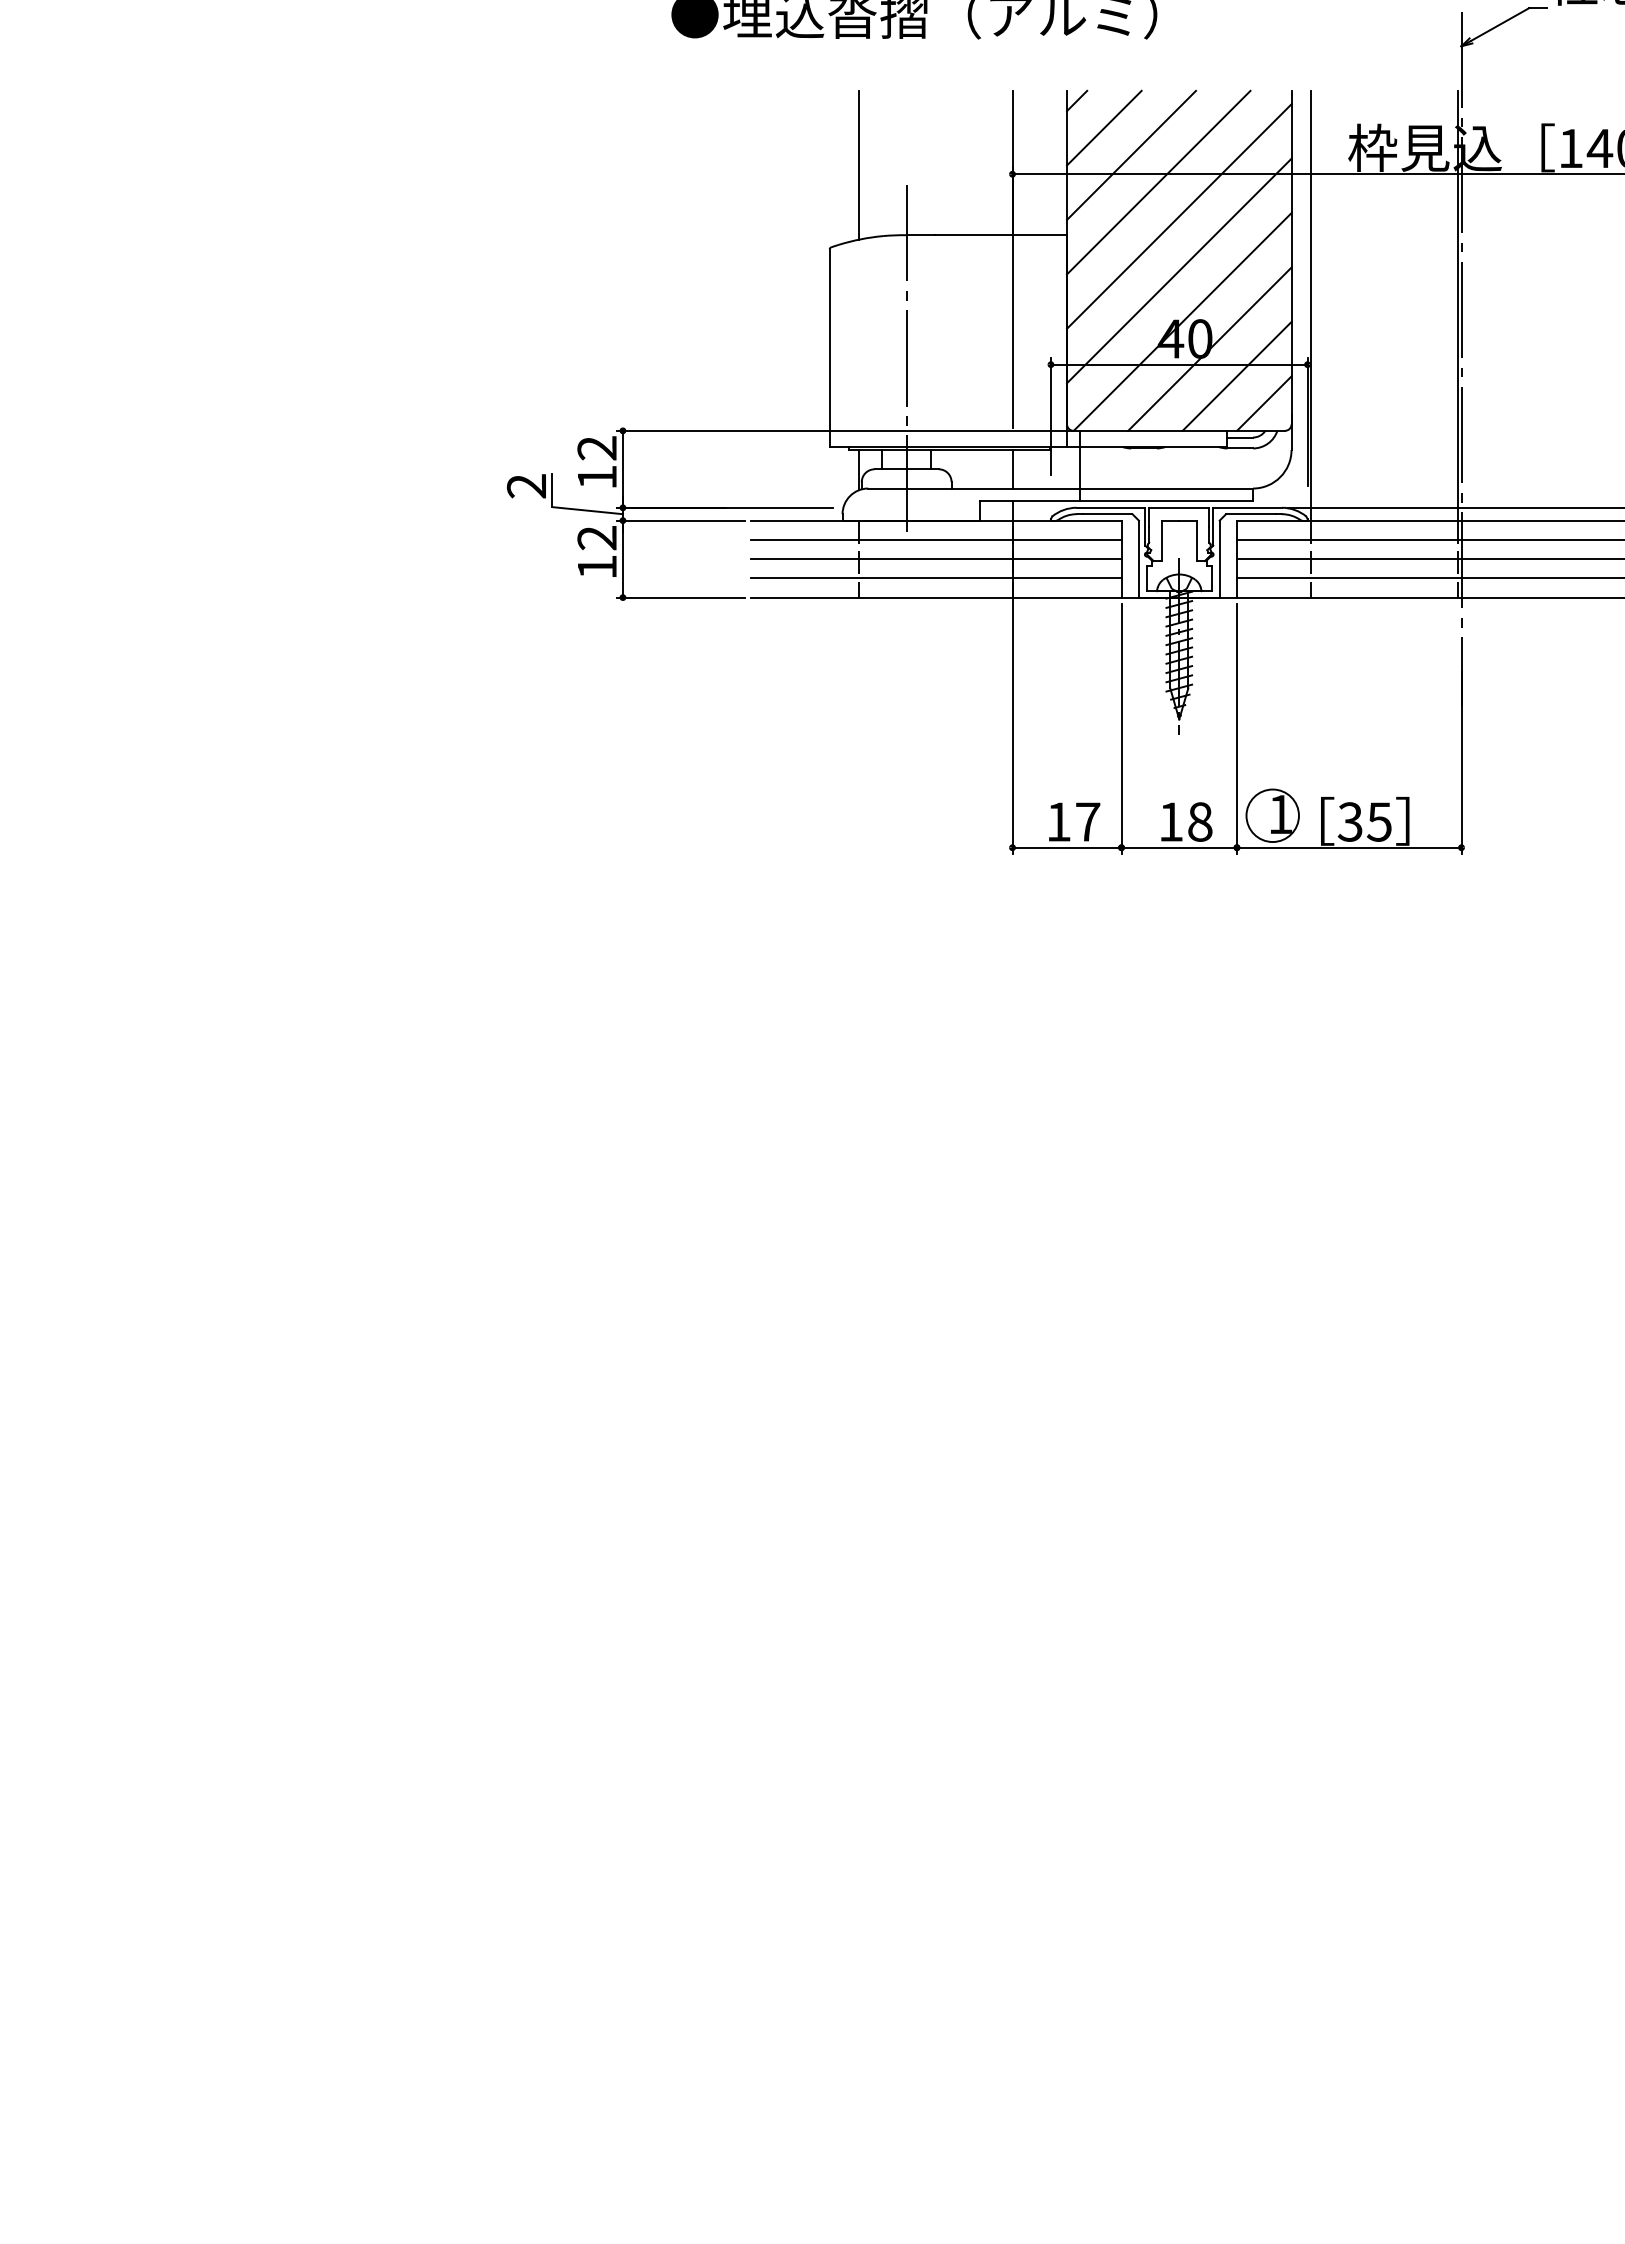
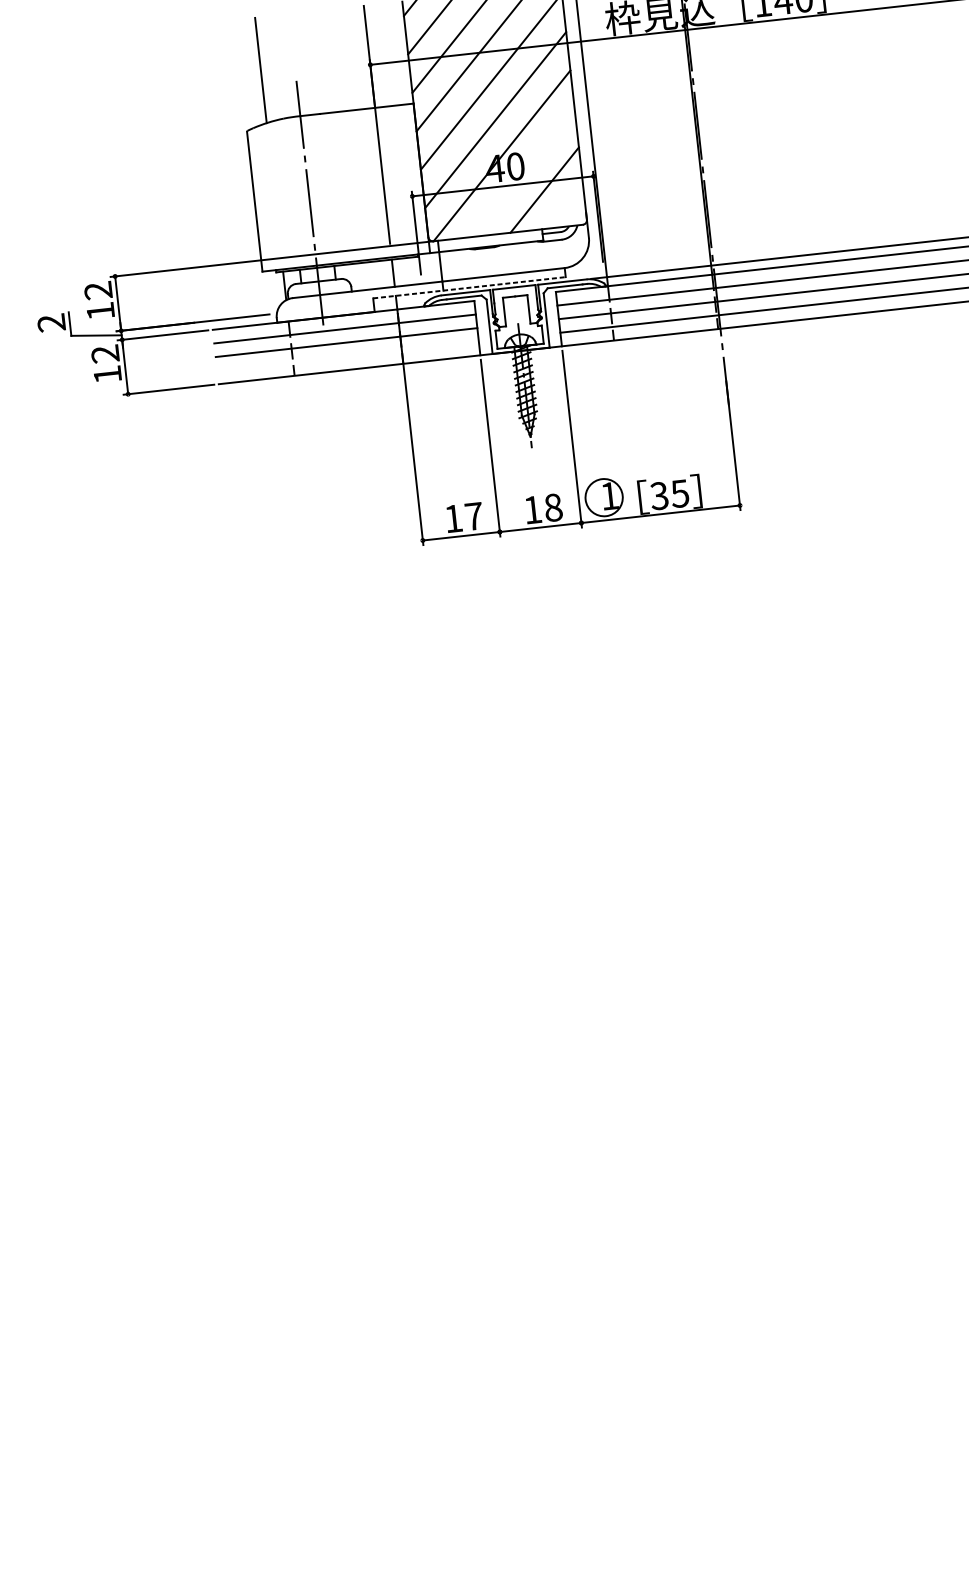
line: (1209, 348) -> (523, 172), removed
line: (1264, 403) -> (566, 207), removed
line: (1117, 501) -> (470, 287), solid -> dashed
line: (936, 578) -> (348, 356), removed

